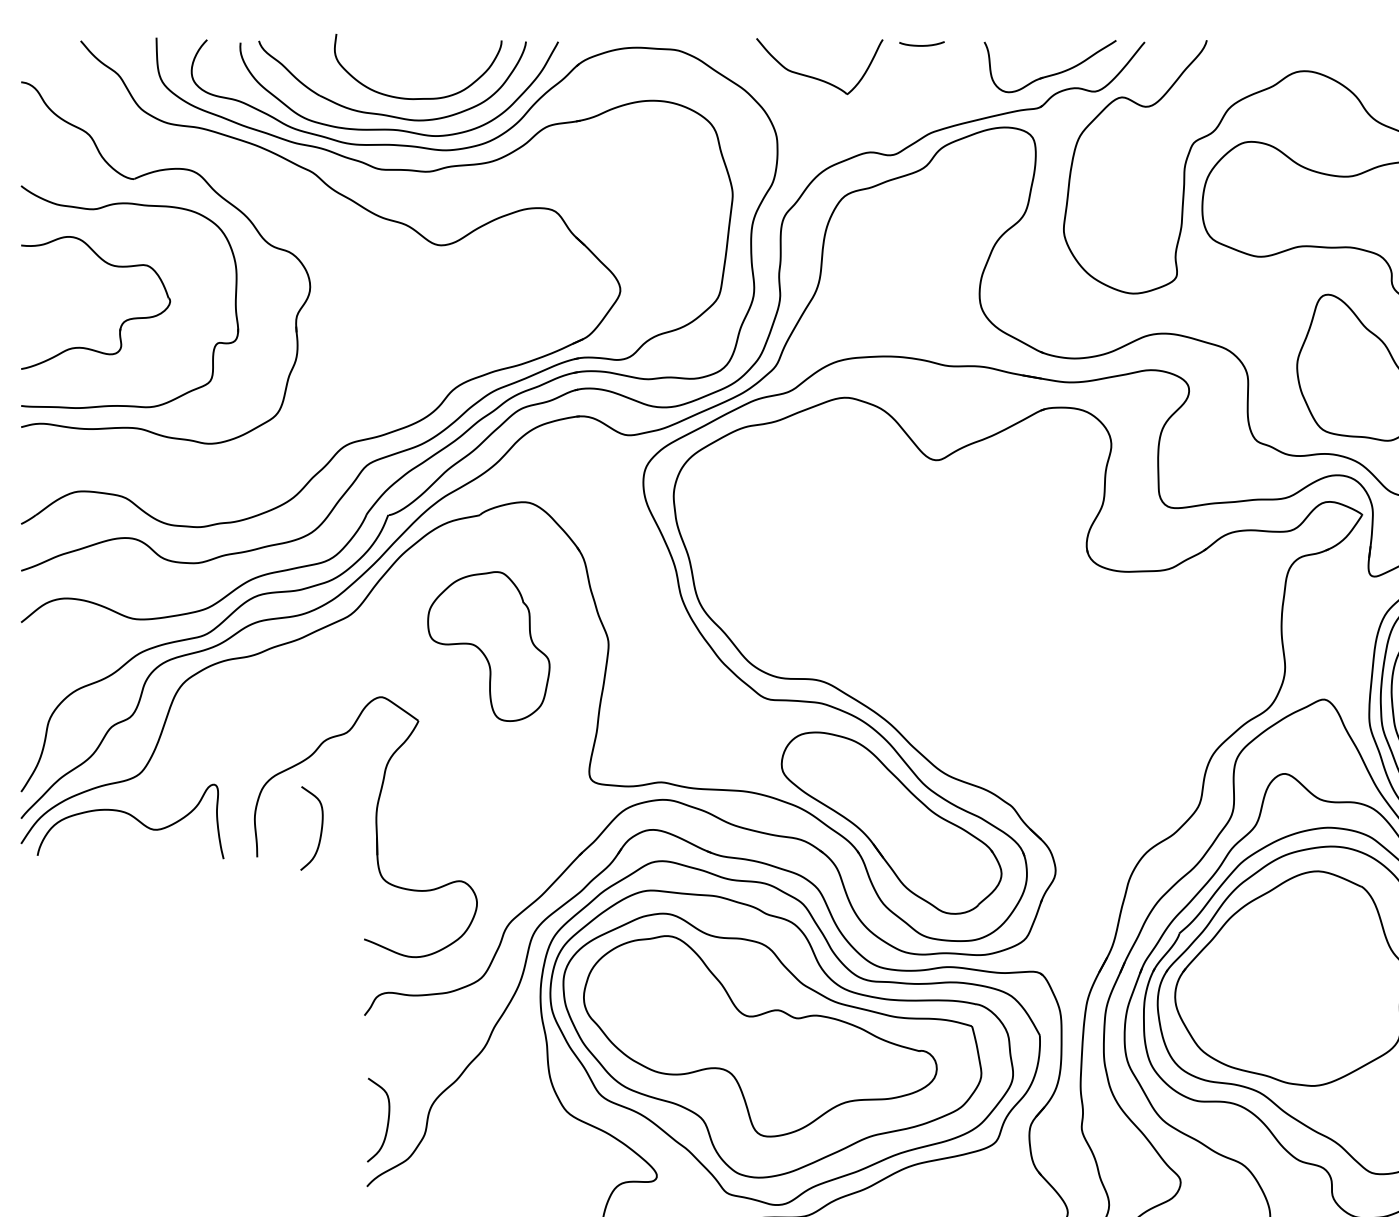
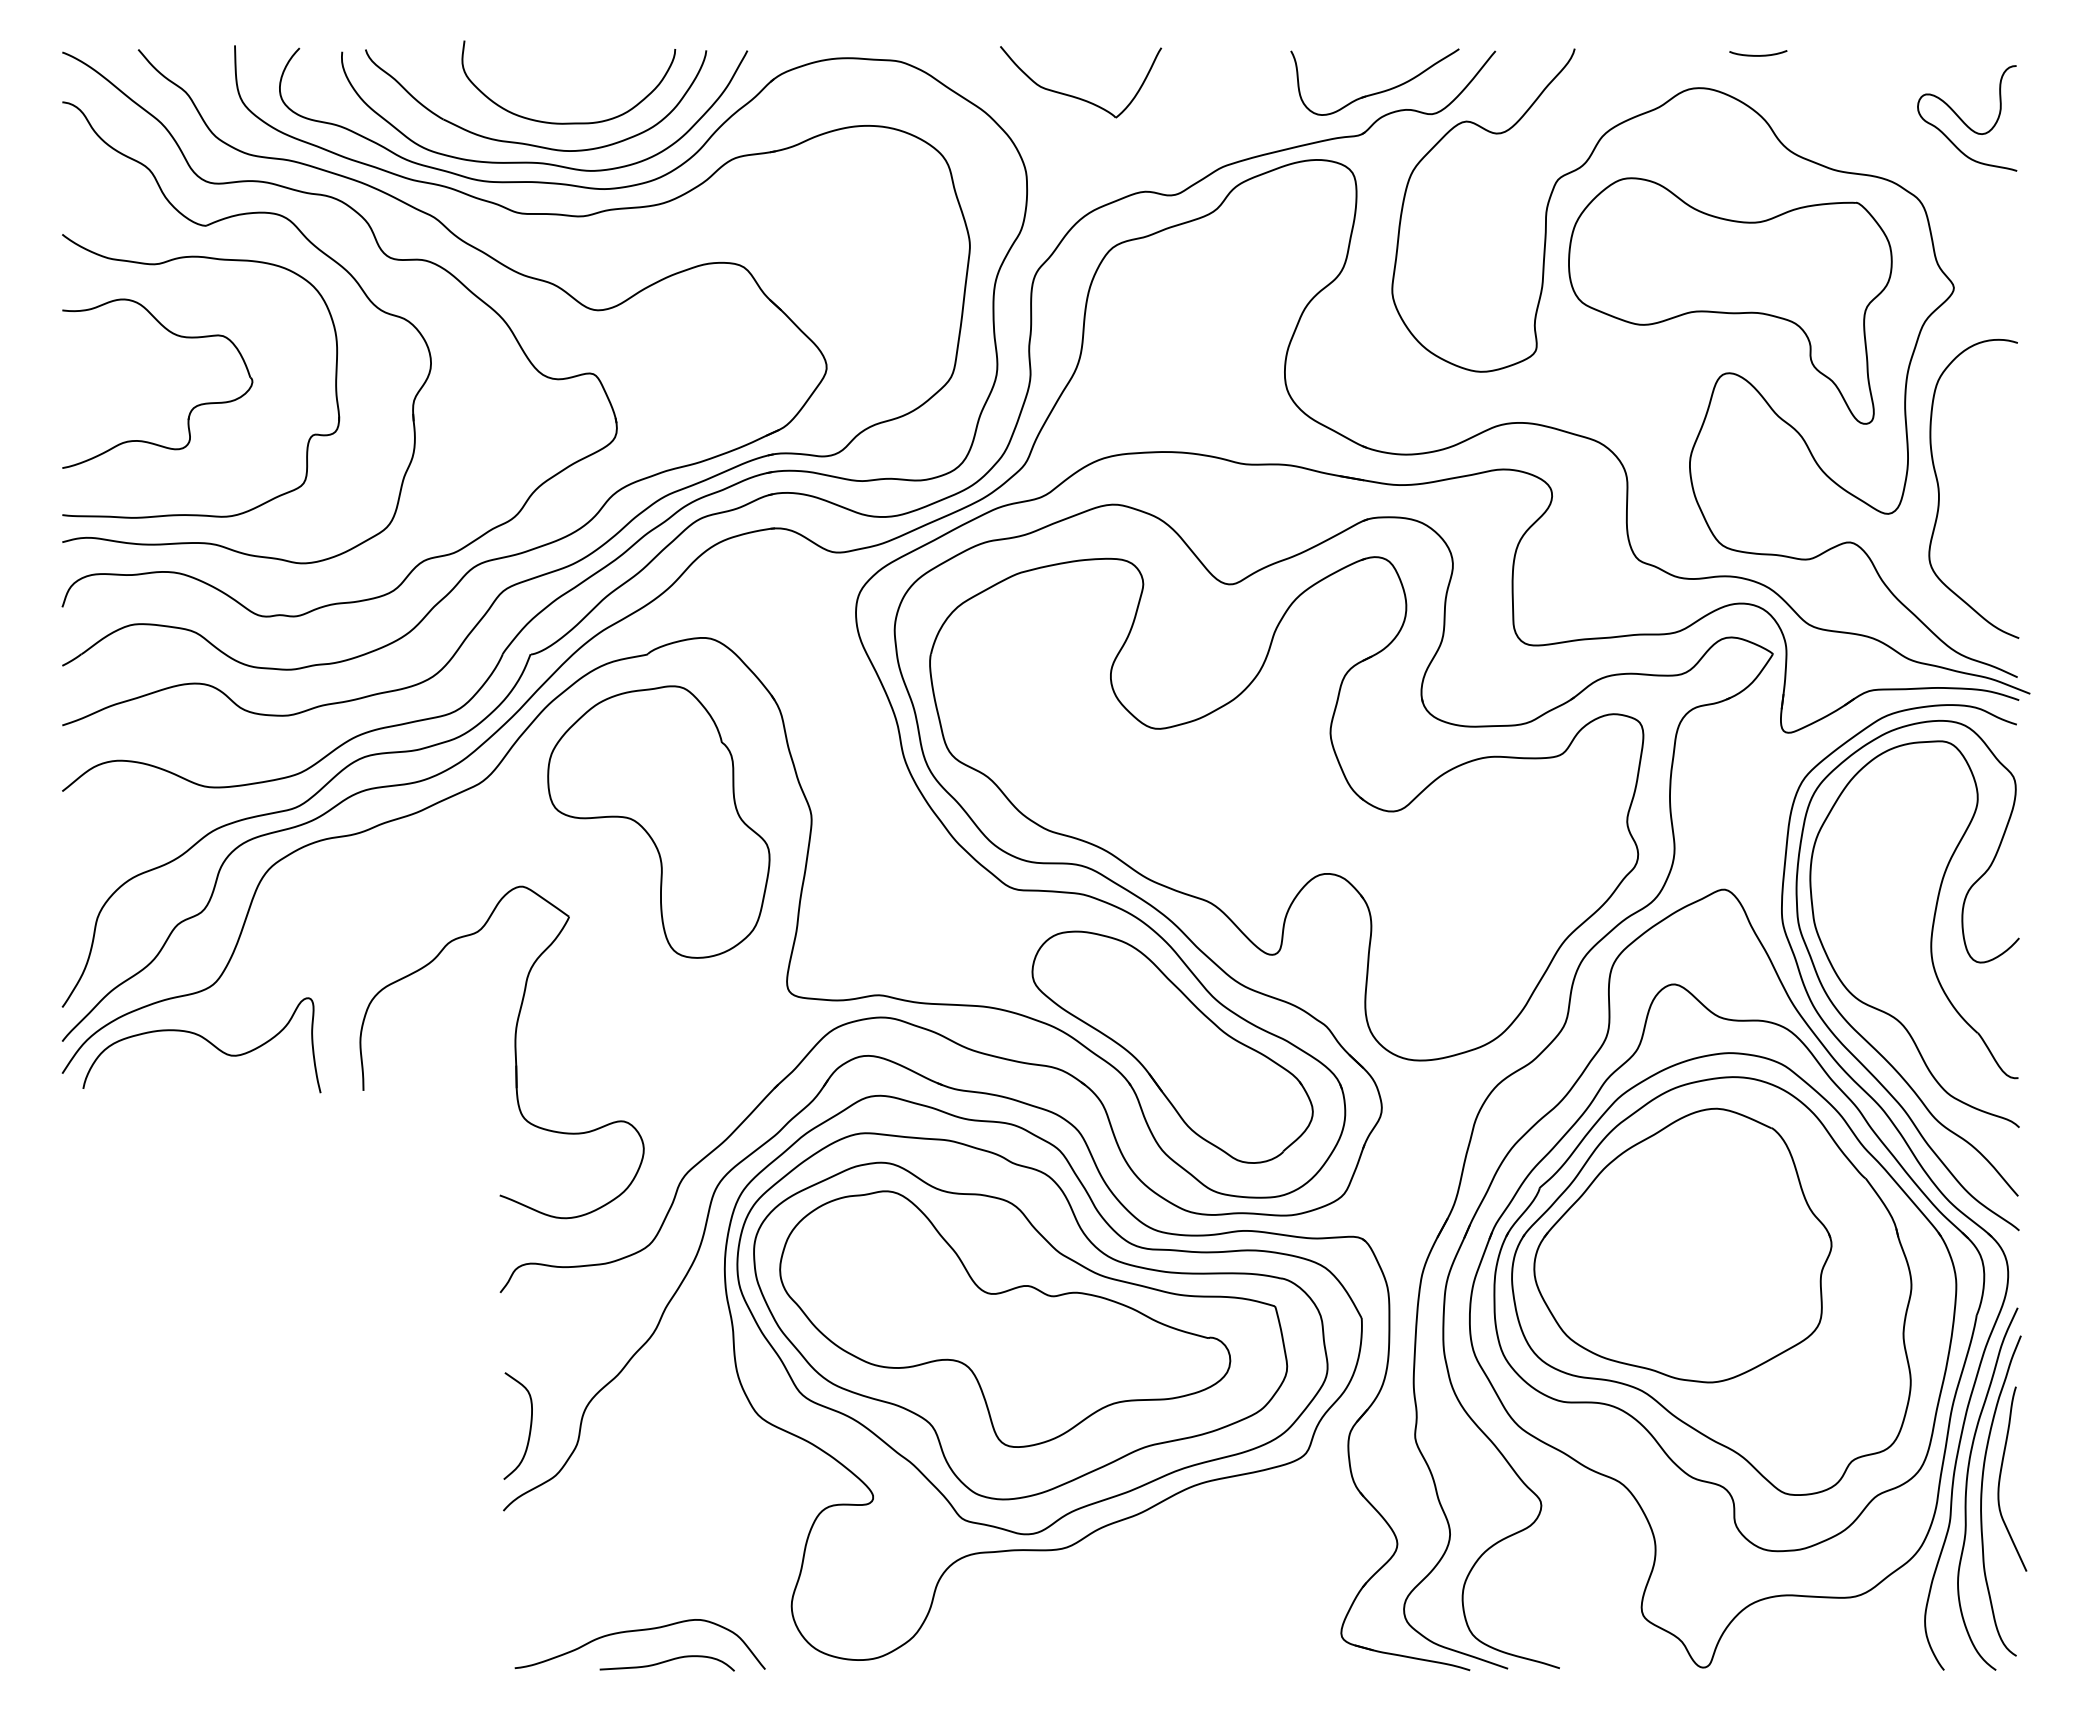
curve: (922, 45) -> (1758, 55), moved
part: (276, 203) -> (387, 257), added
part: (980, 635) -> (1286, 808), added
part: (488, 646) -> (658, 821), size x1.43
curve: (320, 829) -> (444, 1055), removed

